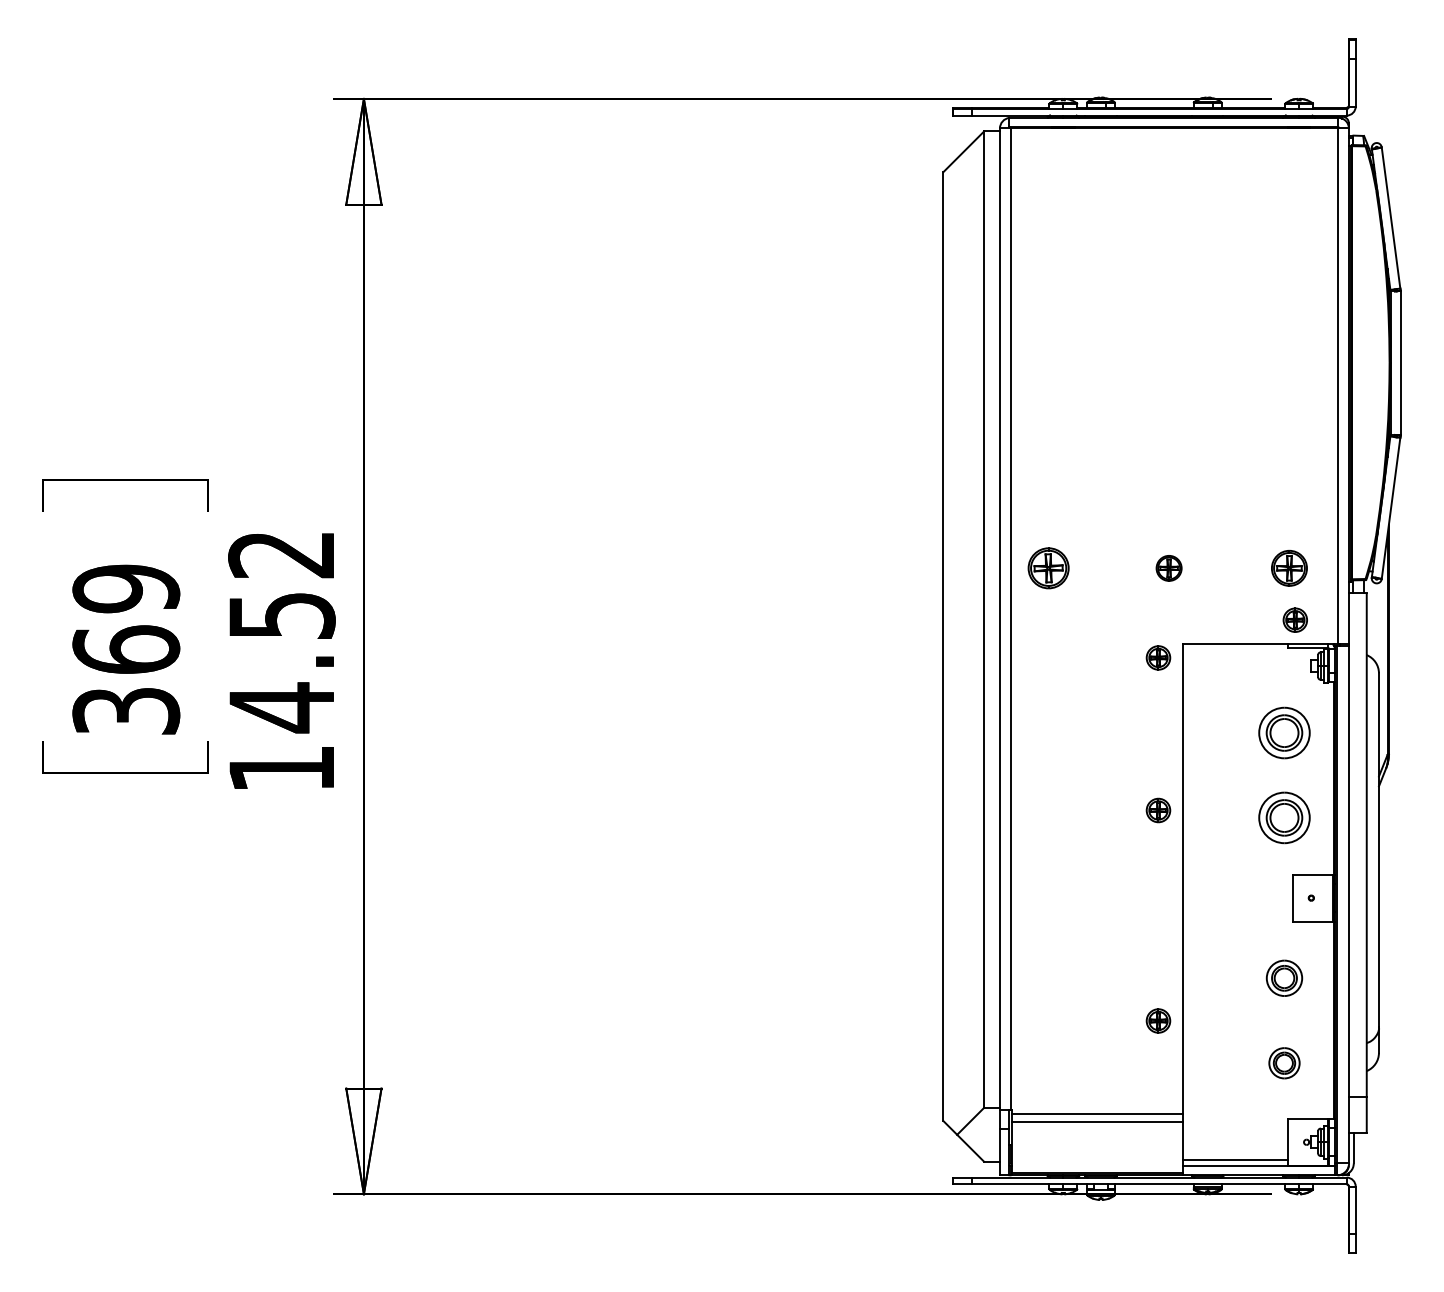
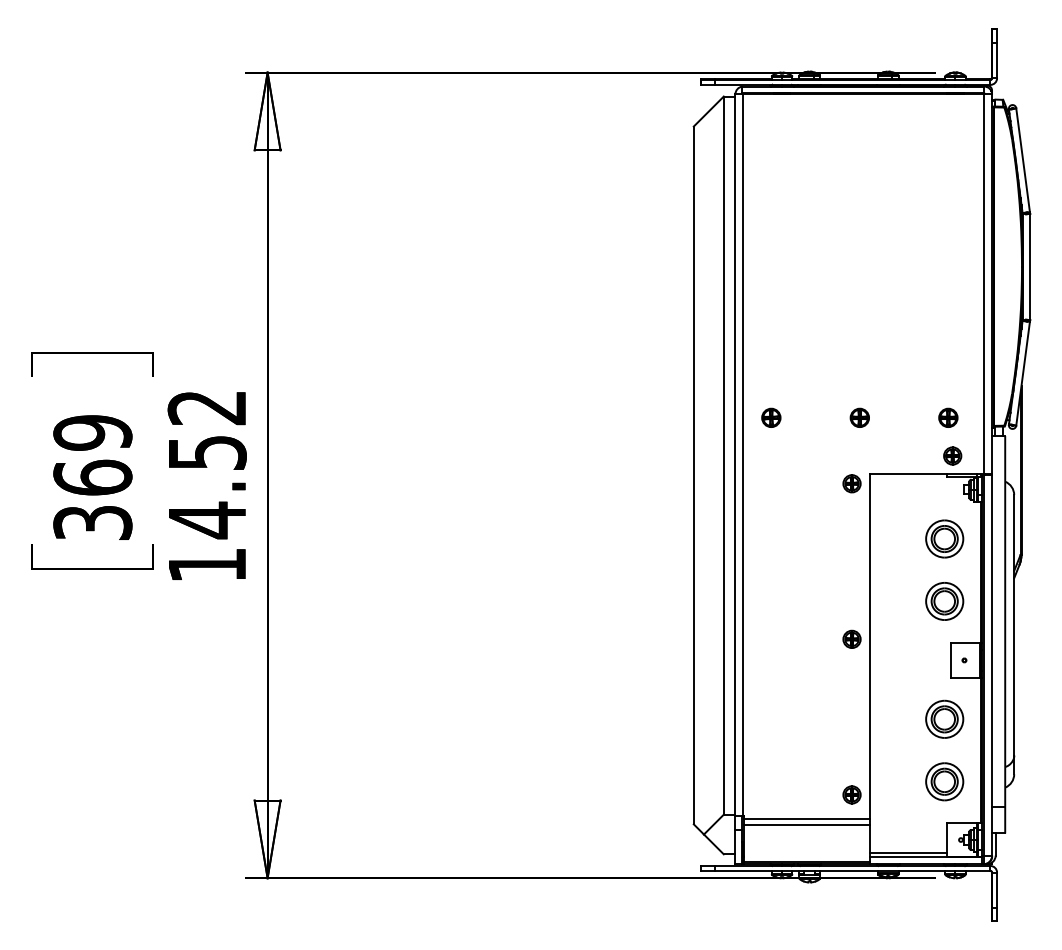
part: (1048, 568) -> (771, 417), size x0.62
part: (1289, 568) -> (948, 417), size x0.71
part: (1158, 810) -> (852, 639), moved
part: (1284, 978) -> (944, 719), size x1.43
part: (1158, 1020) -> (852, 794), moved
part: (1284, 1063) -> (944, 782), size x1.67

